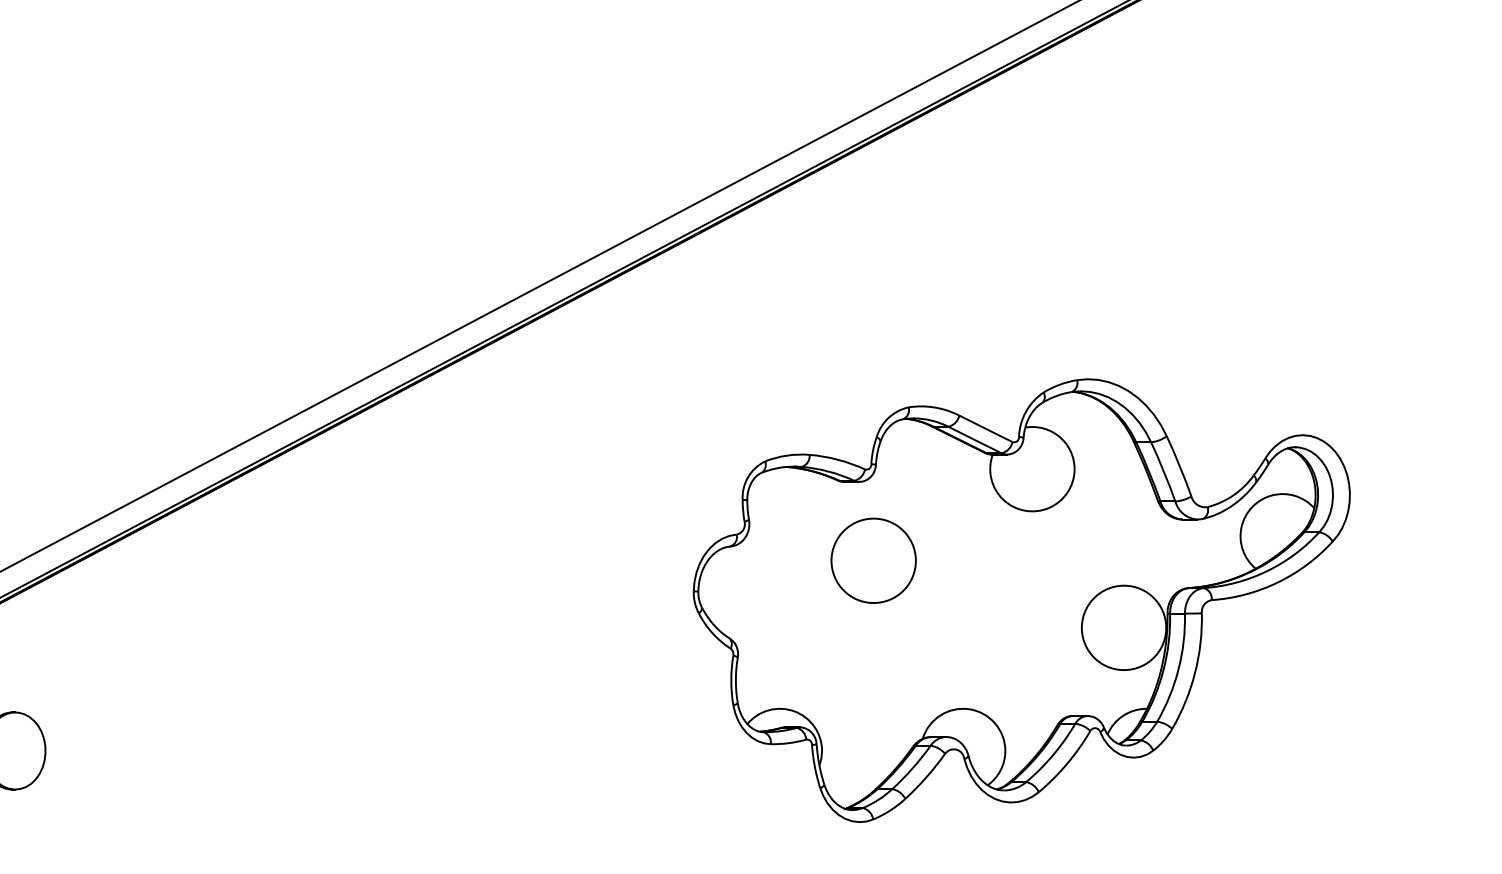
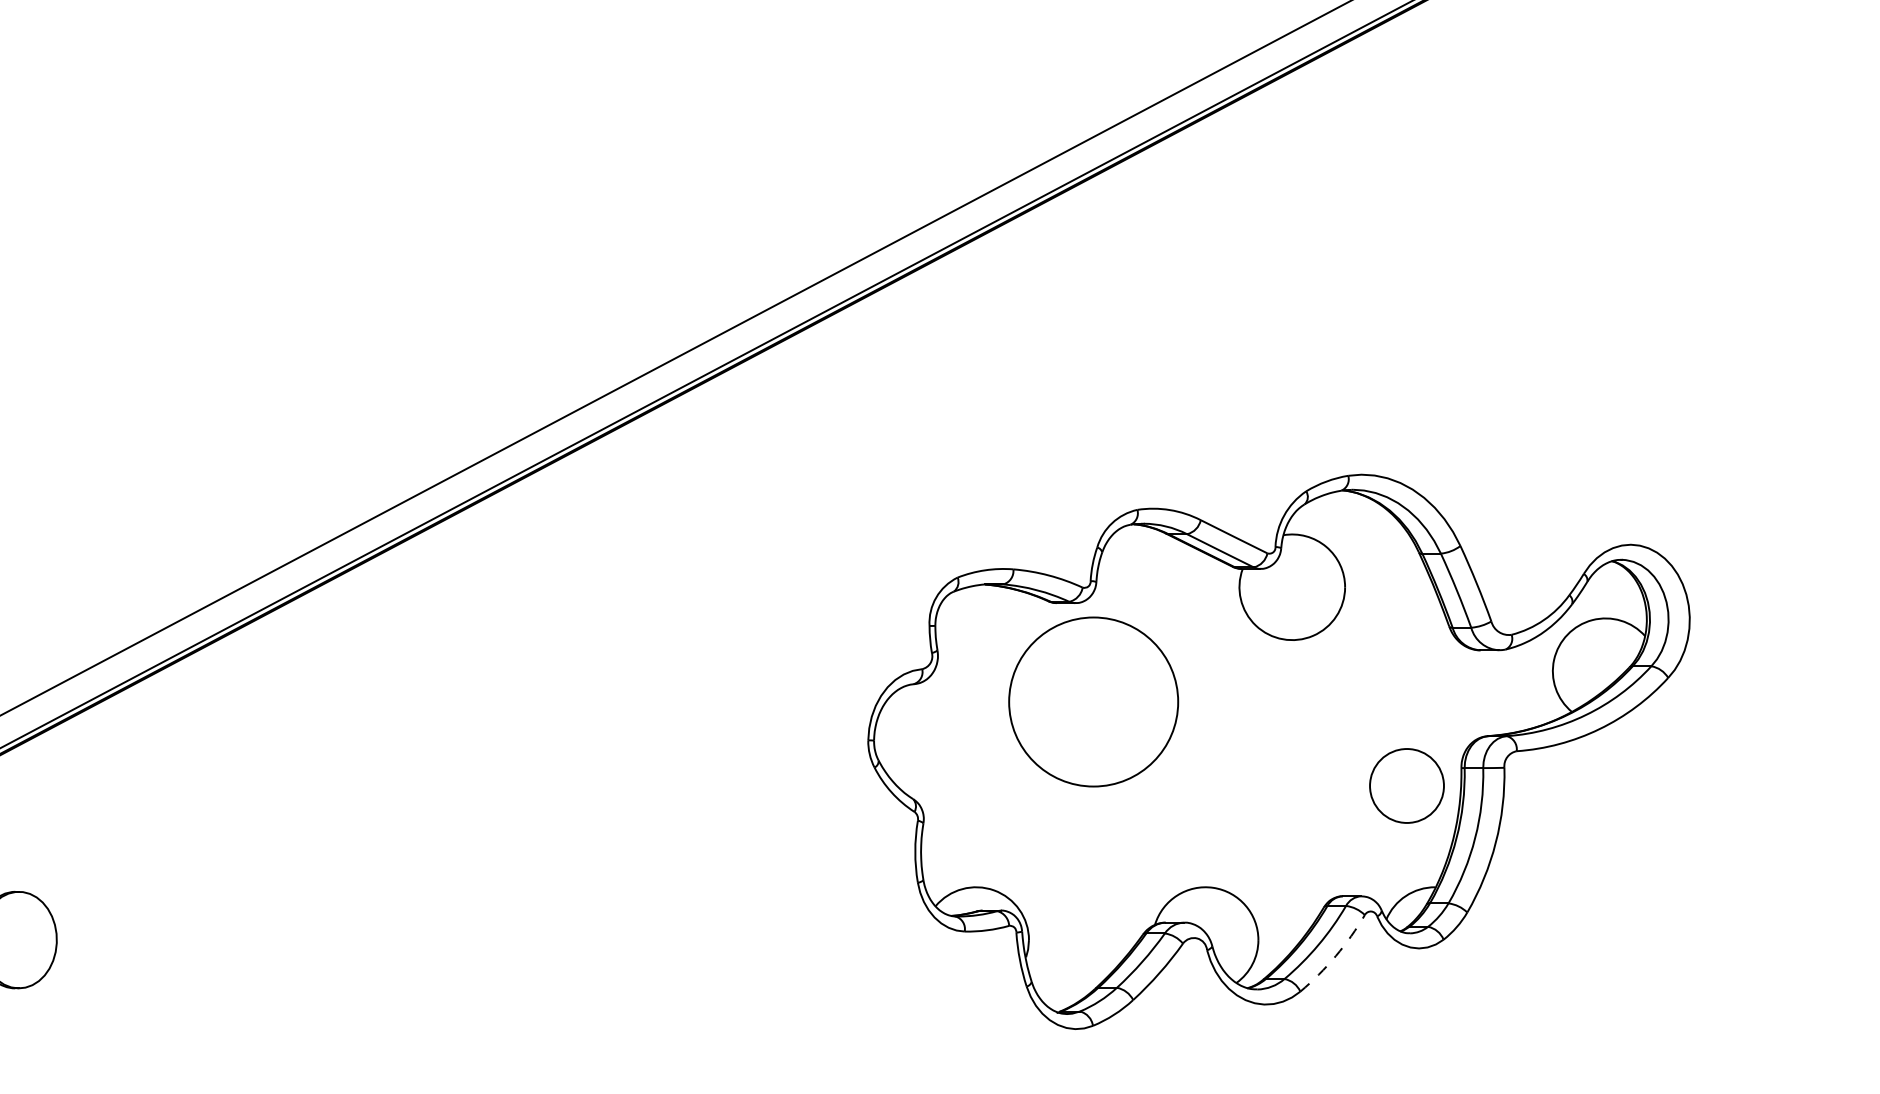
circle: (873, 560) -> (1093, 701), size x1.6
circle: (1123, 627) -> (1406, 785), size x0.7
arc: (1066, 764) -> (1335, 956), solid -> dashed

